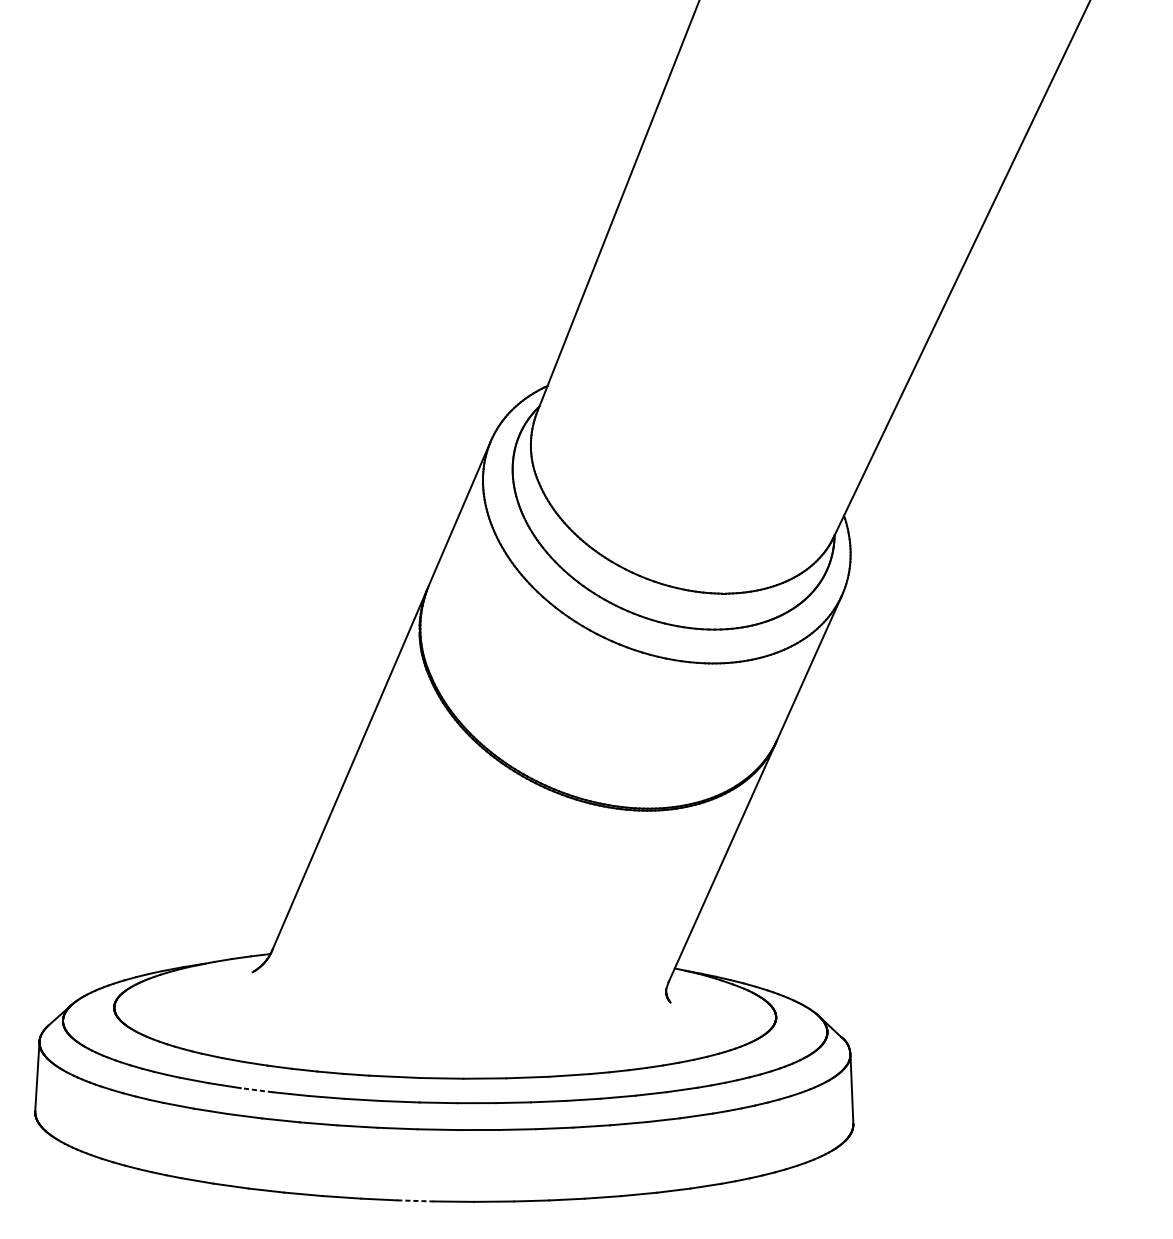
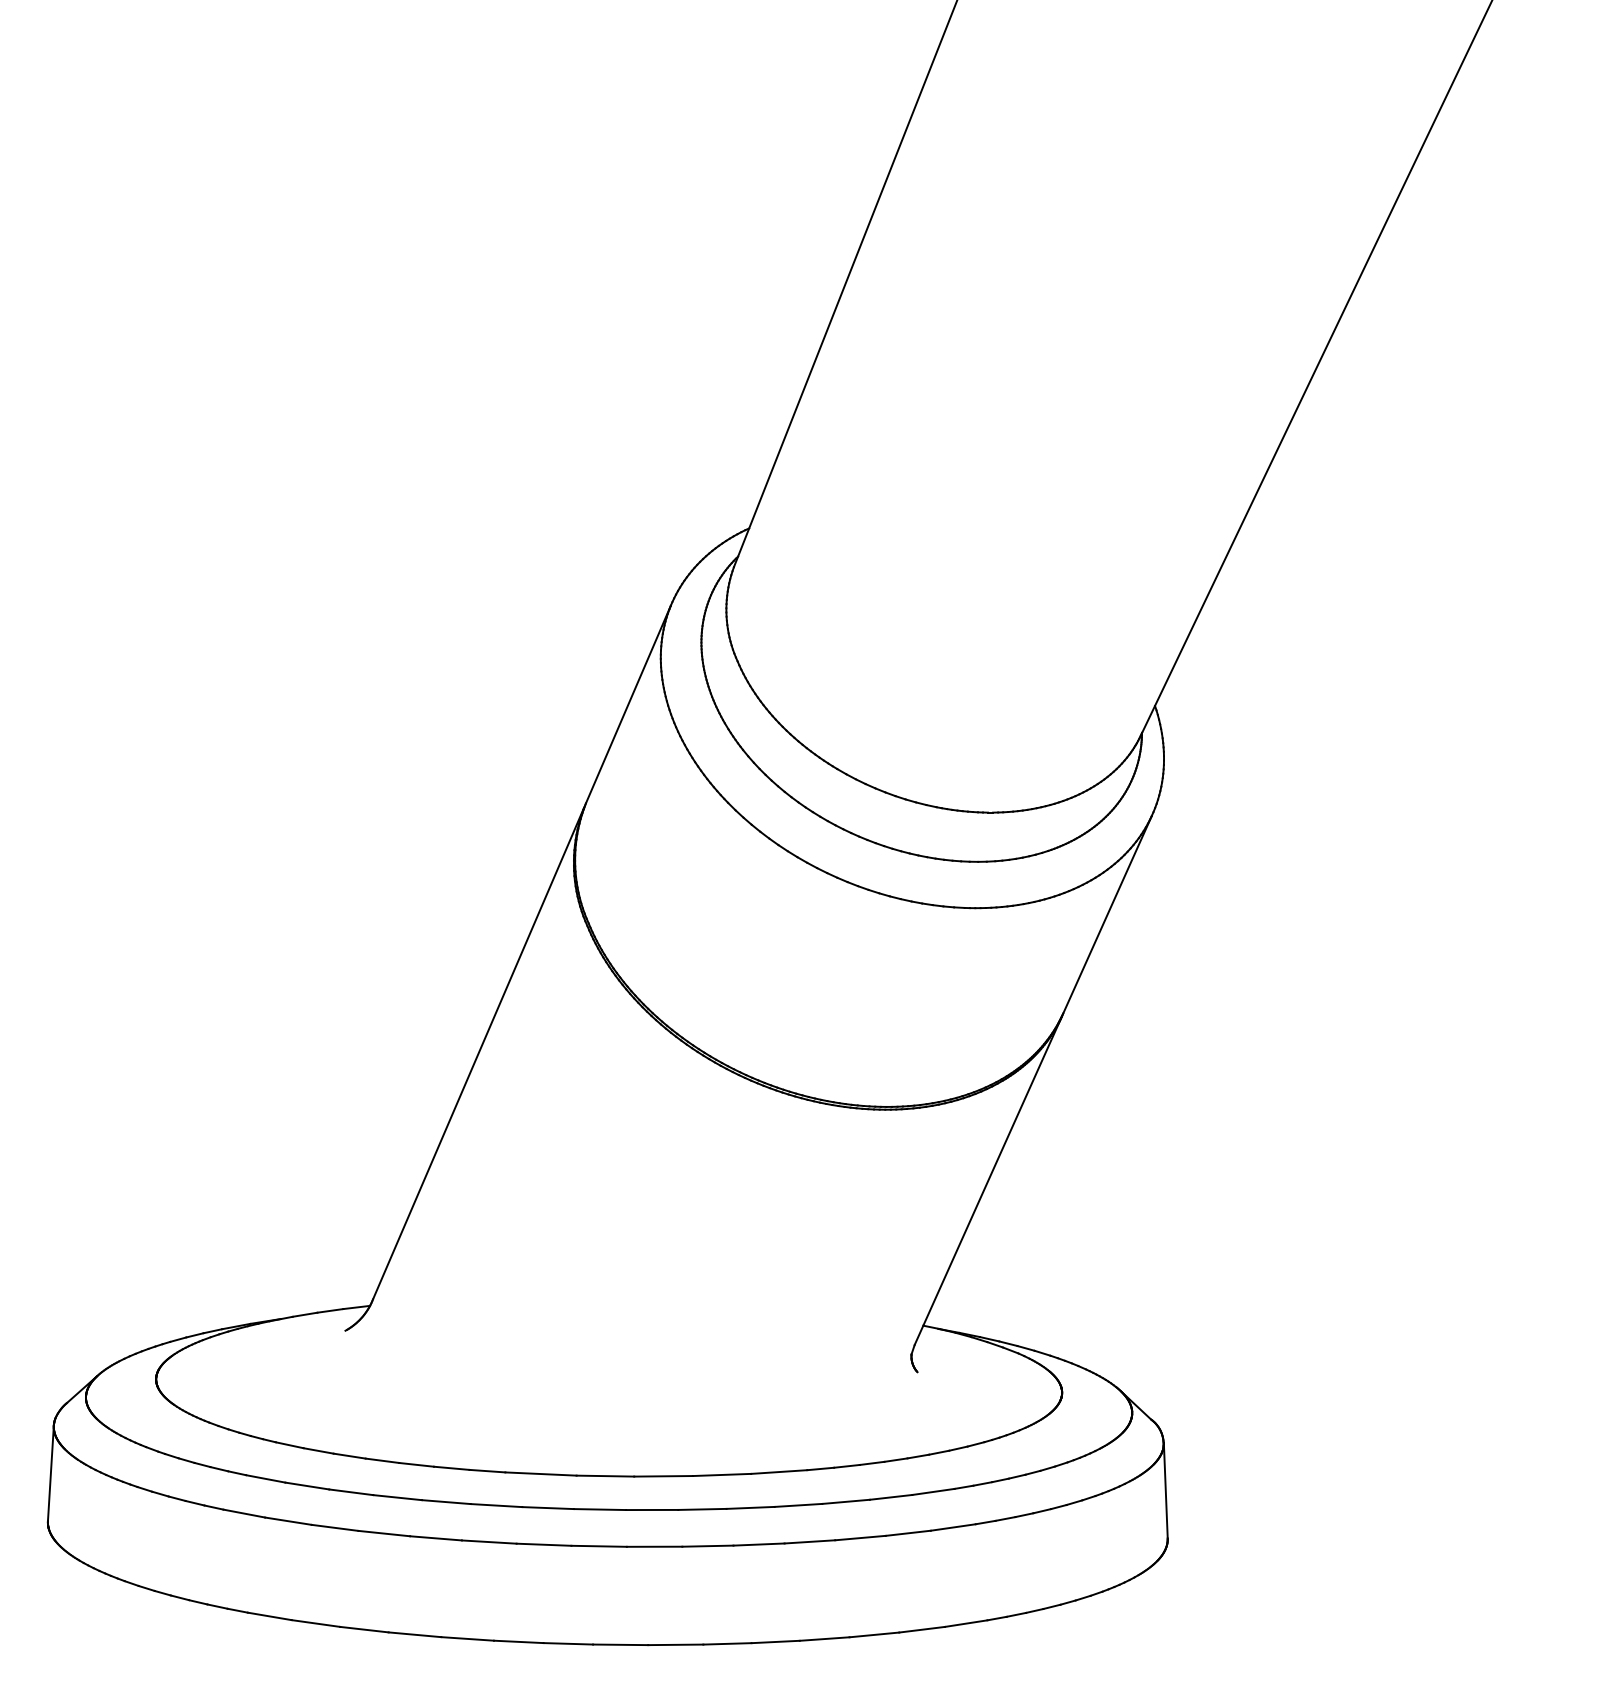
line: (256, 1090) -> (350, 1492), dashed -> solid
line: (415, 1200) -> (568, 1643), dashed -> solid

